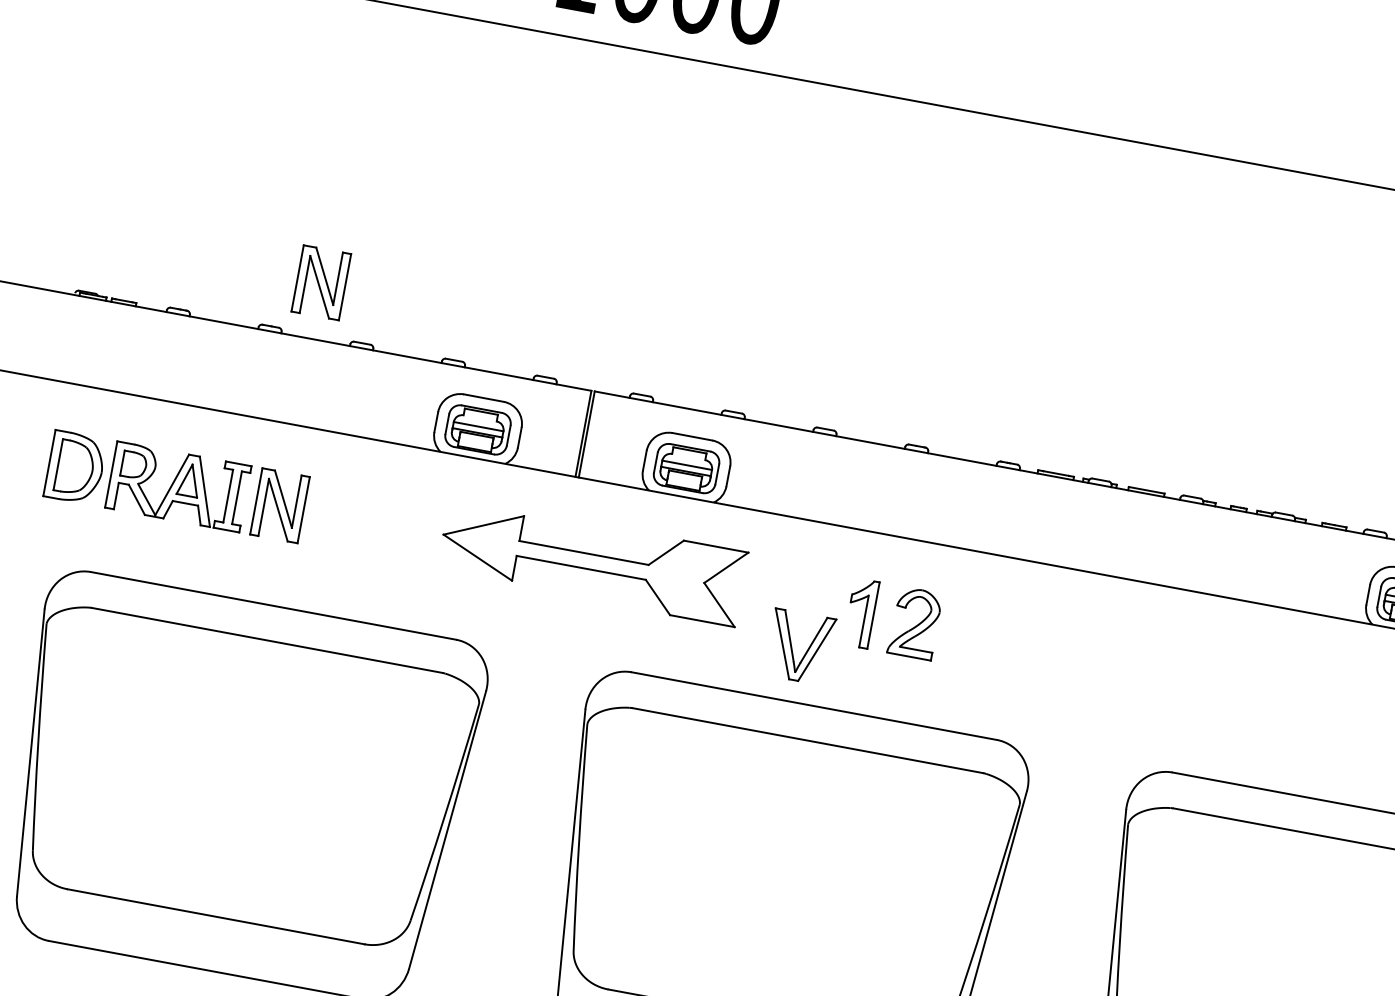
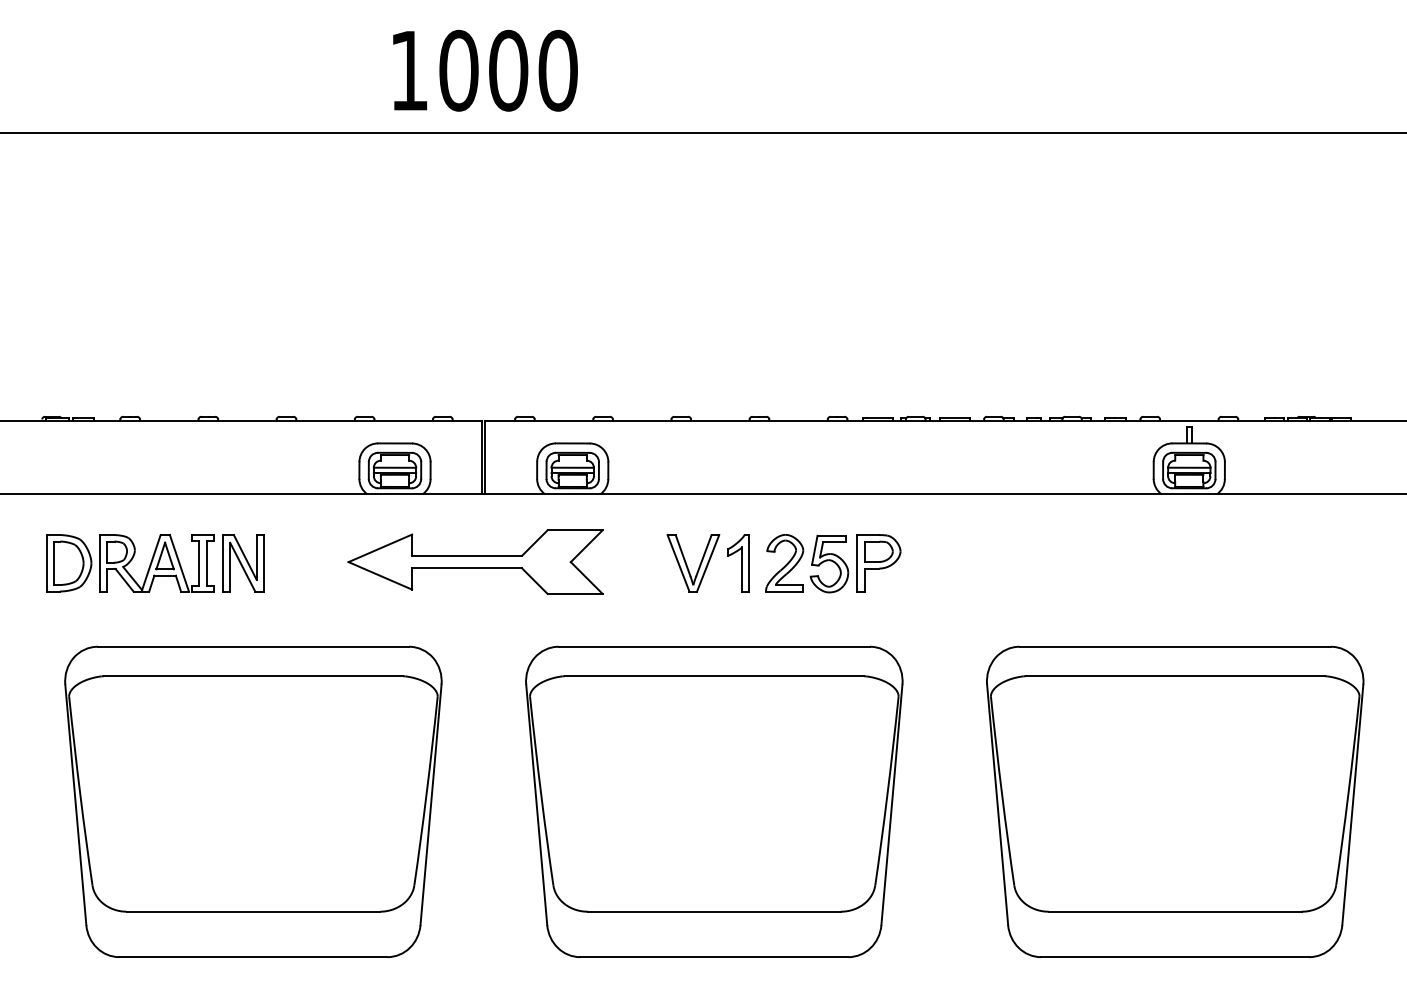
part: (321, 283) -> (243, 373), removed
part: (592, 561) -> (475, 561), moved
part: (998, 639) -> (855, 563), added
part: (800, 647) -> (693, 563), moved

